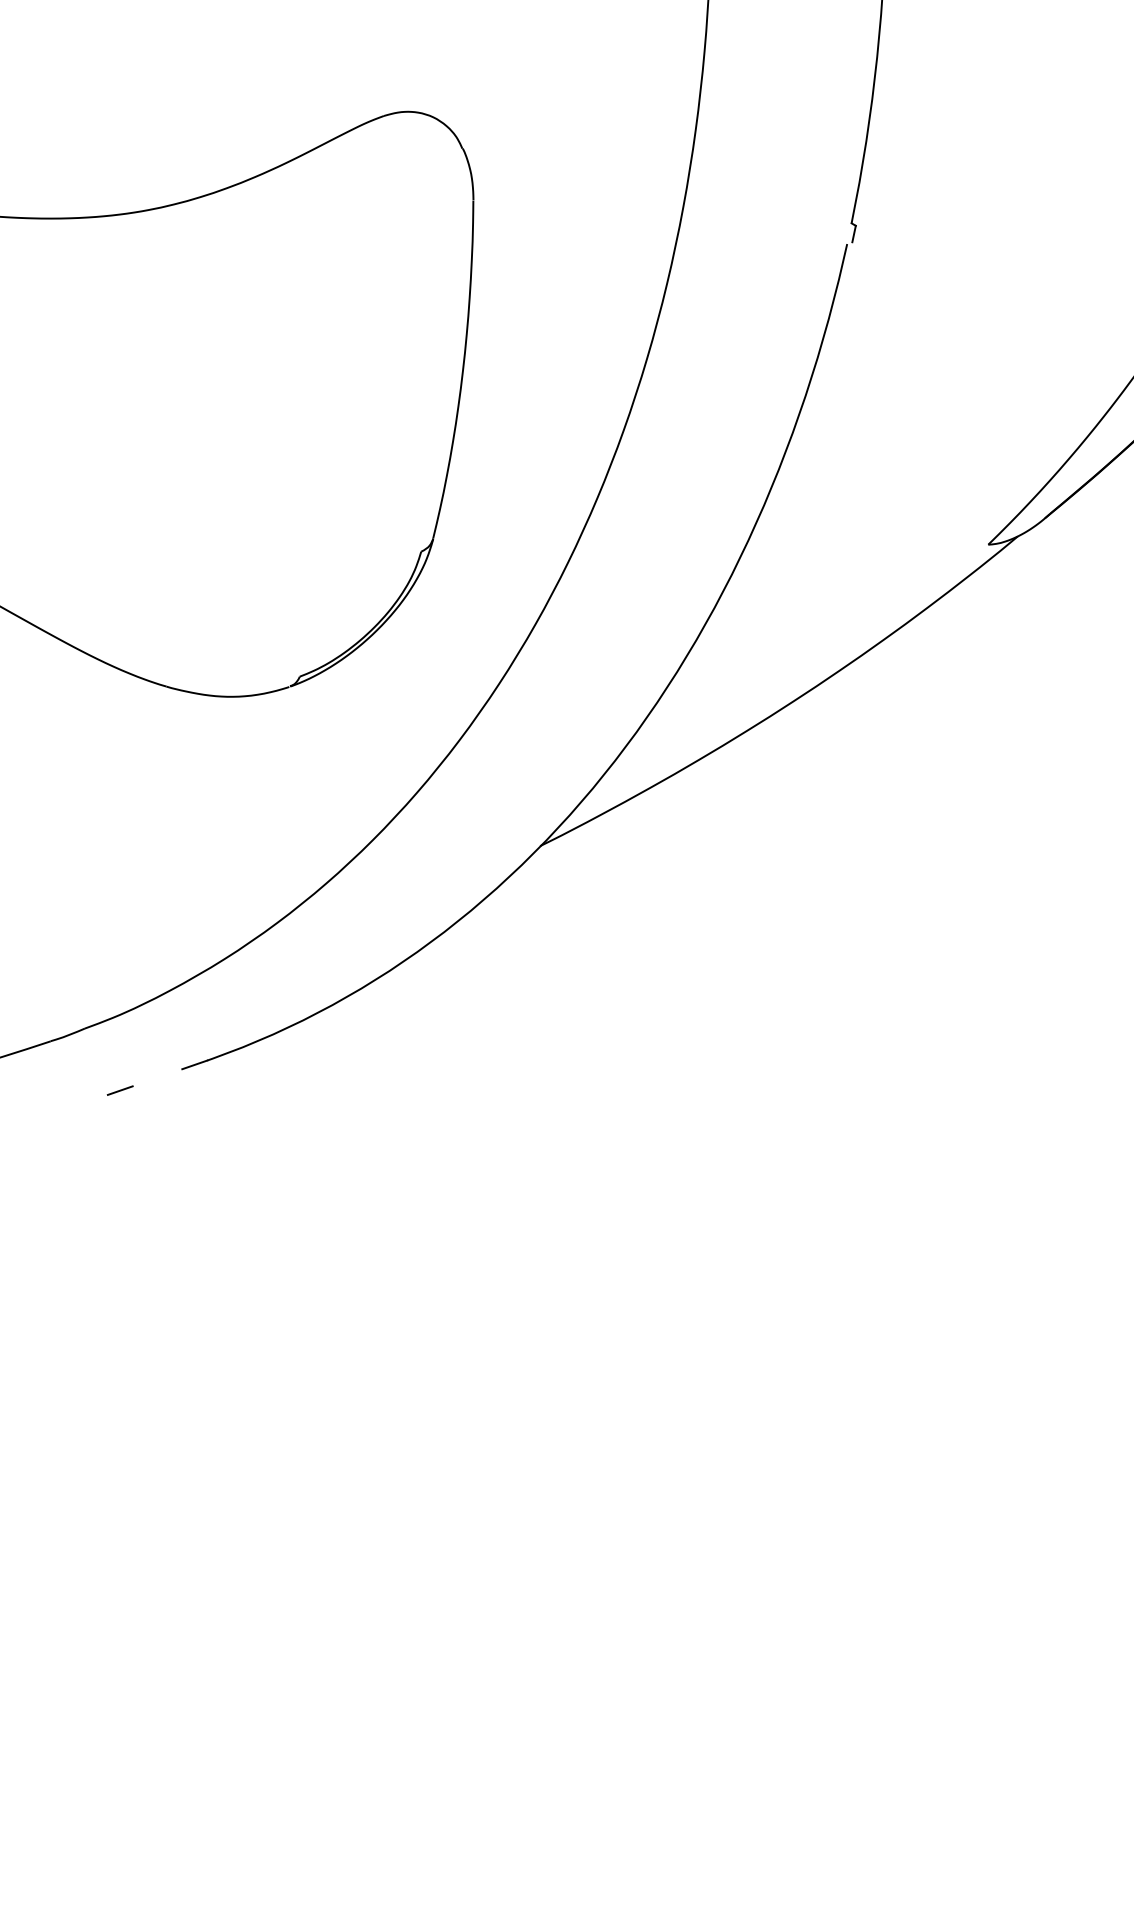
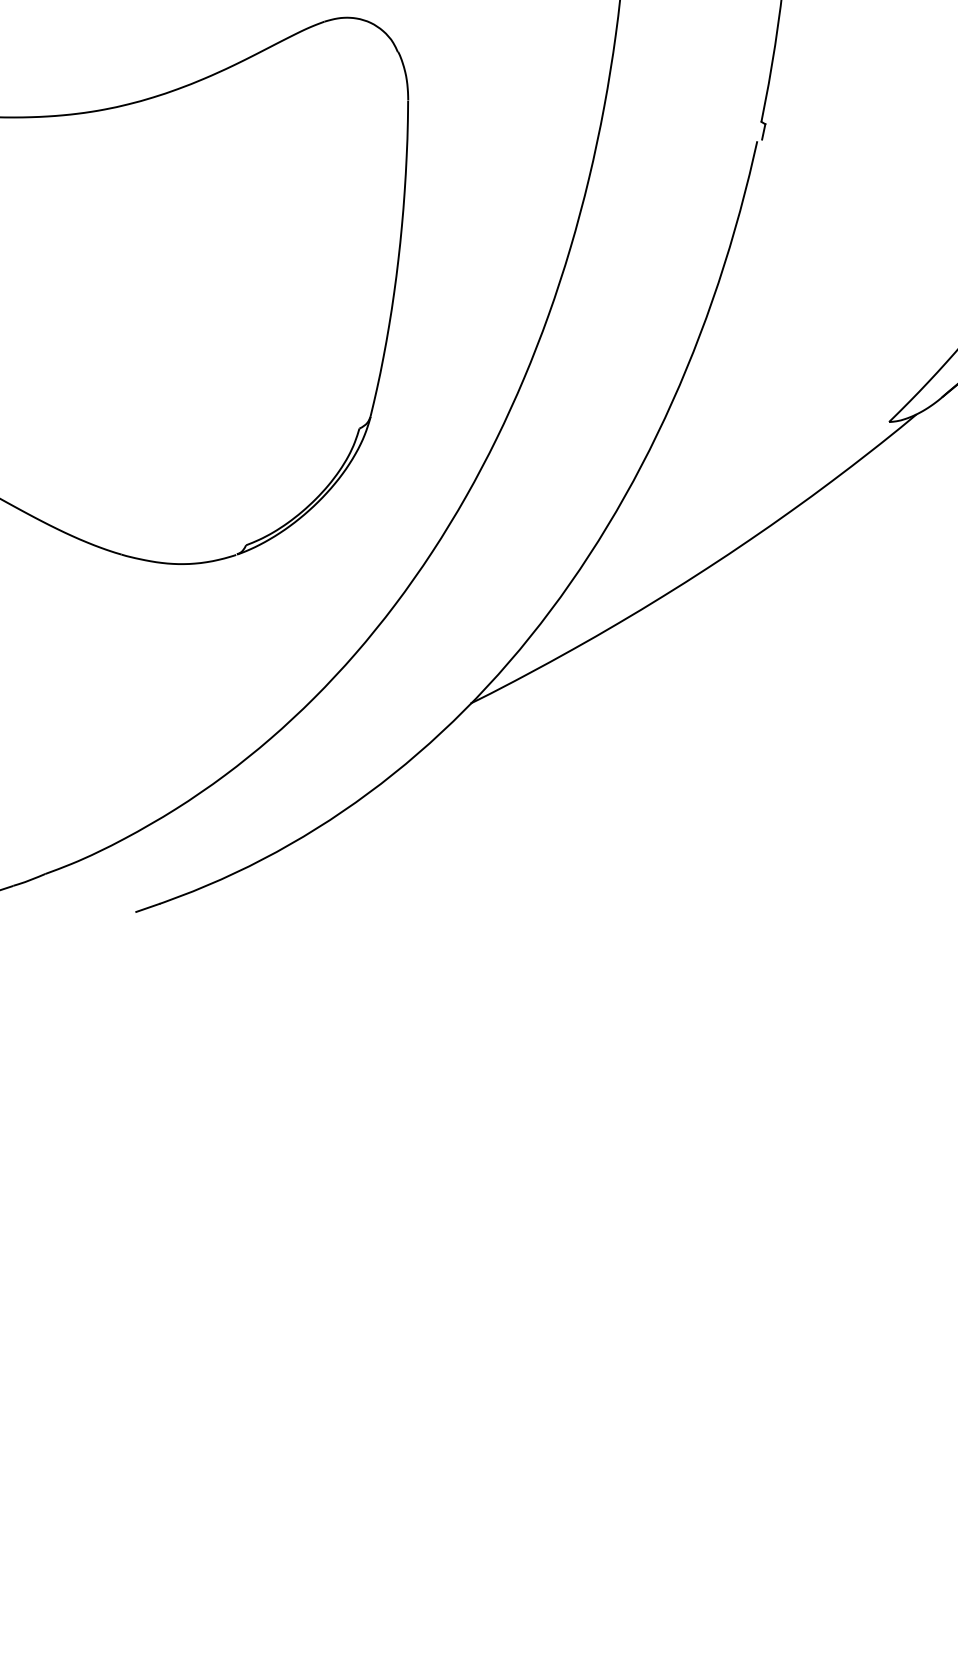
line: (119, 1090) -> (77, 931), removed

